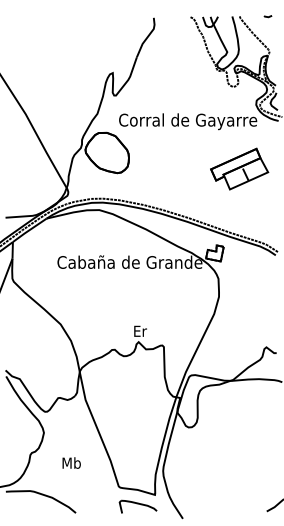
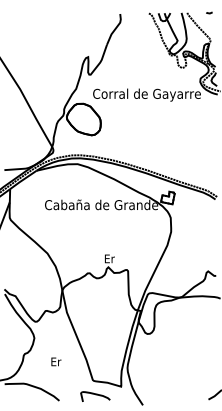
part: (239, 168) -> (187, 131), removed
text: (71, 462) -> (55, 361), Mb -> Er
part: (137, 506) -> (94, 396), moved

